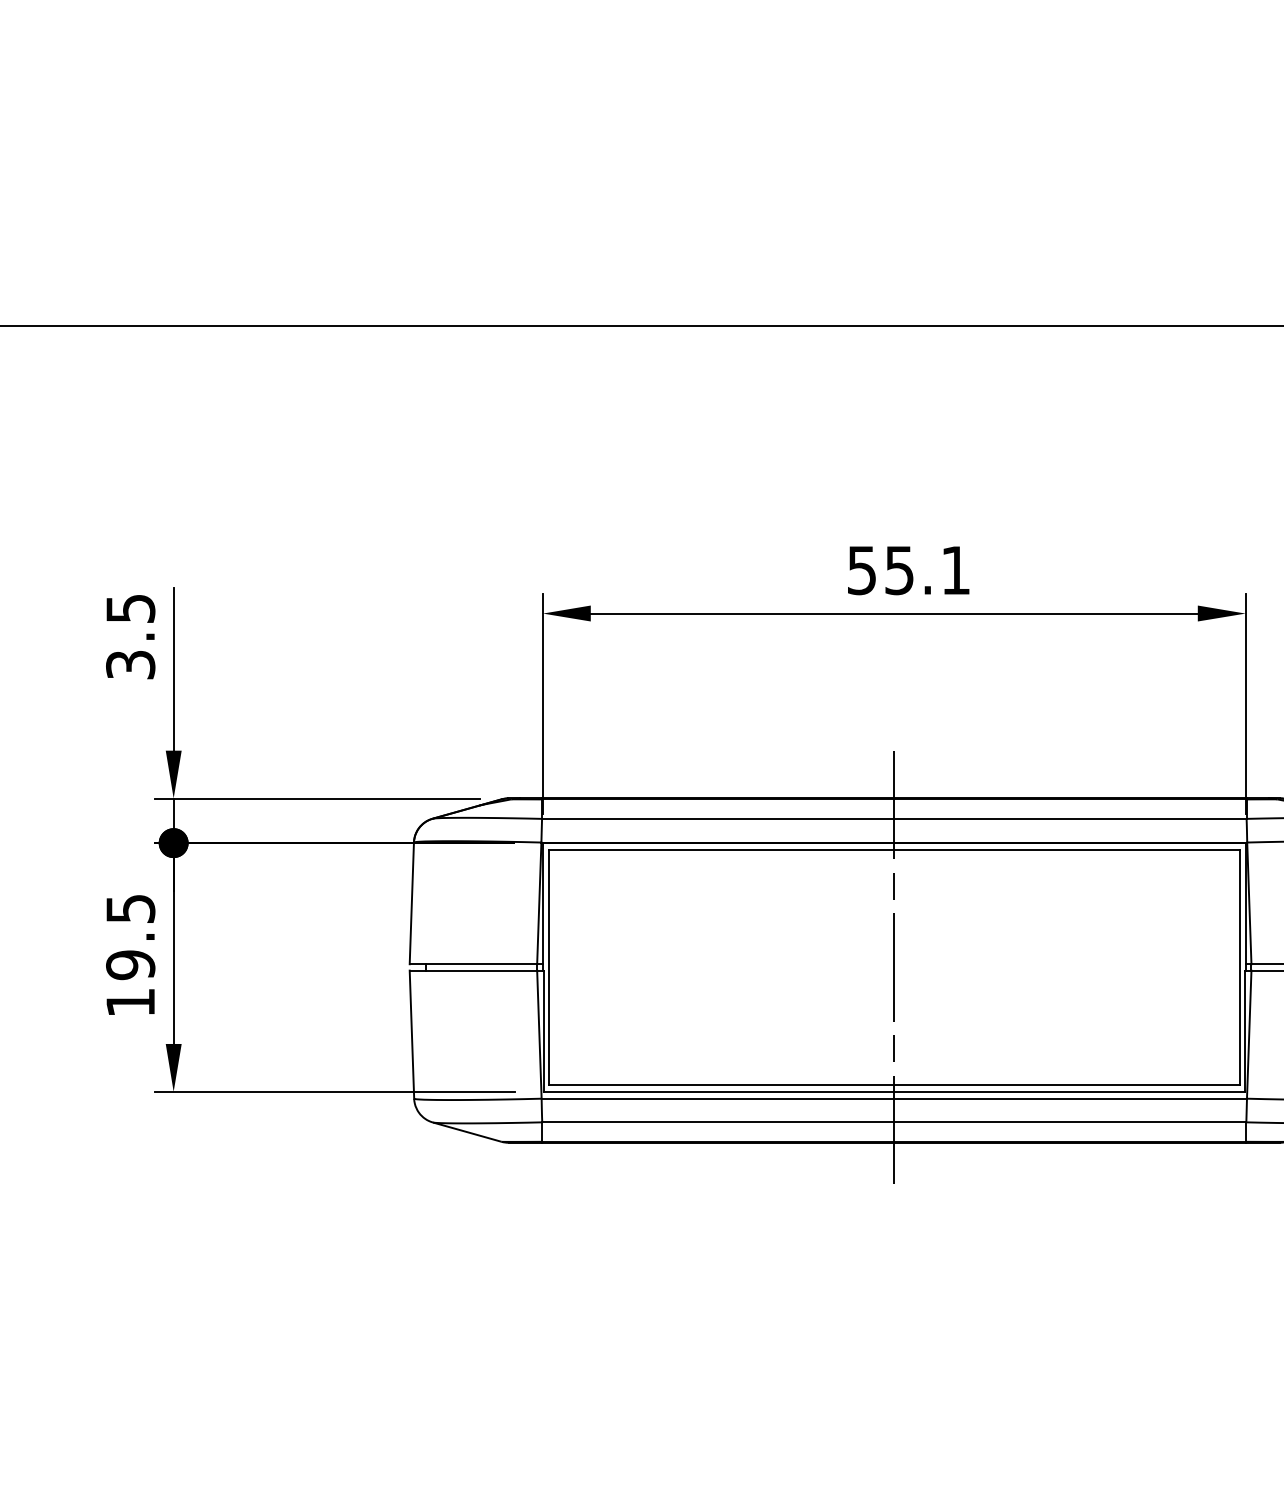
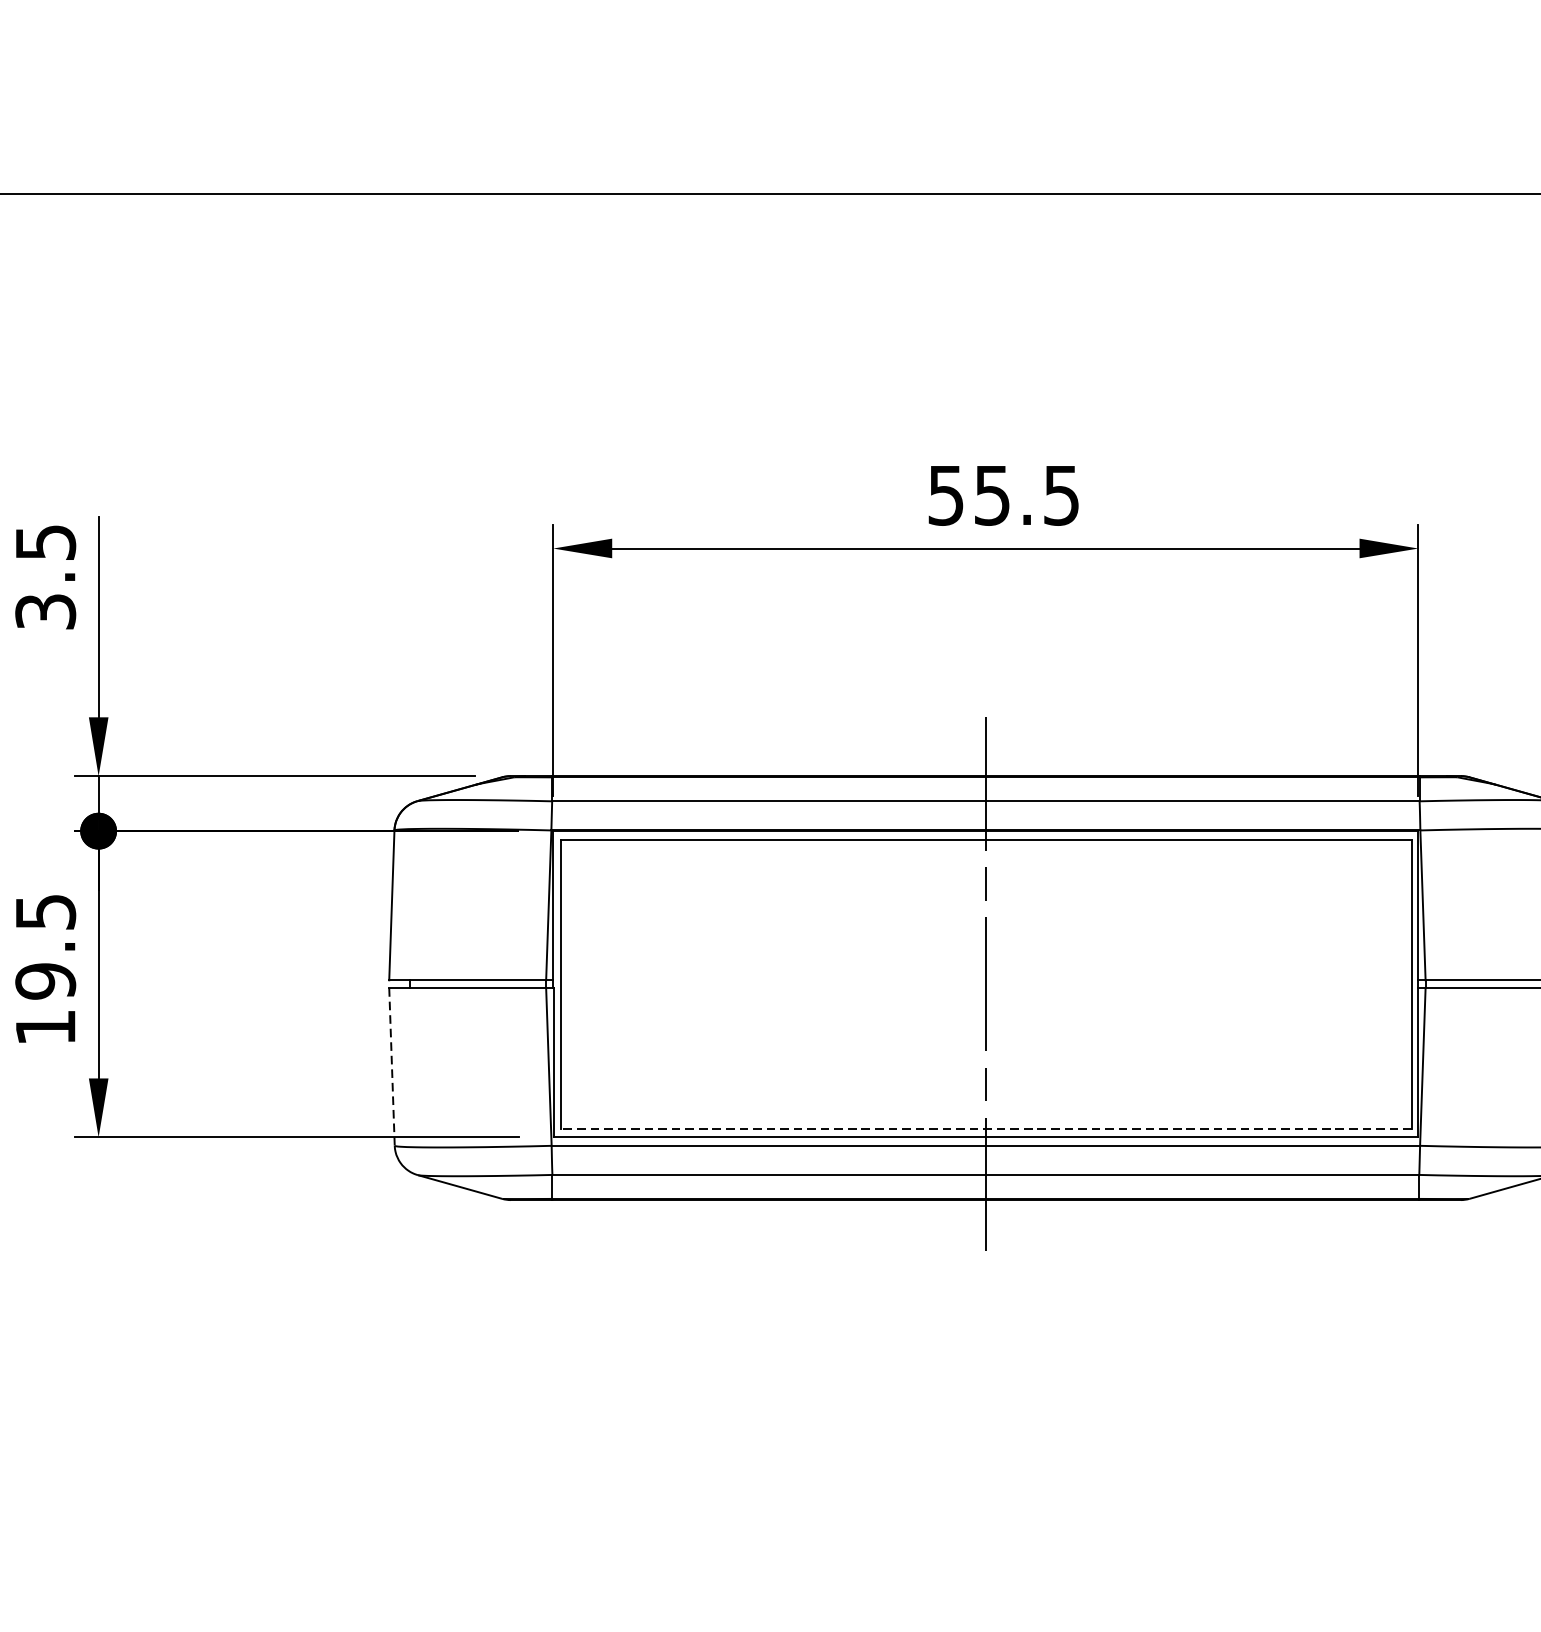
text: (955, 570) -> (1061, 495), 55.1 -> 55.5
line: (411, 1035) -> (391, 1068), solid -> dashed
line: (894, 1084) -> (986, 1128), solid -> dashed

